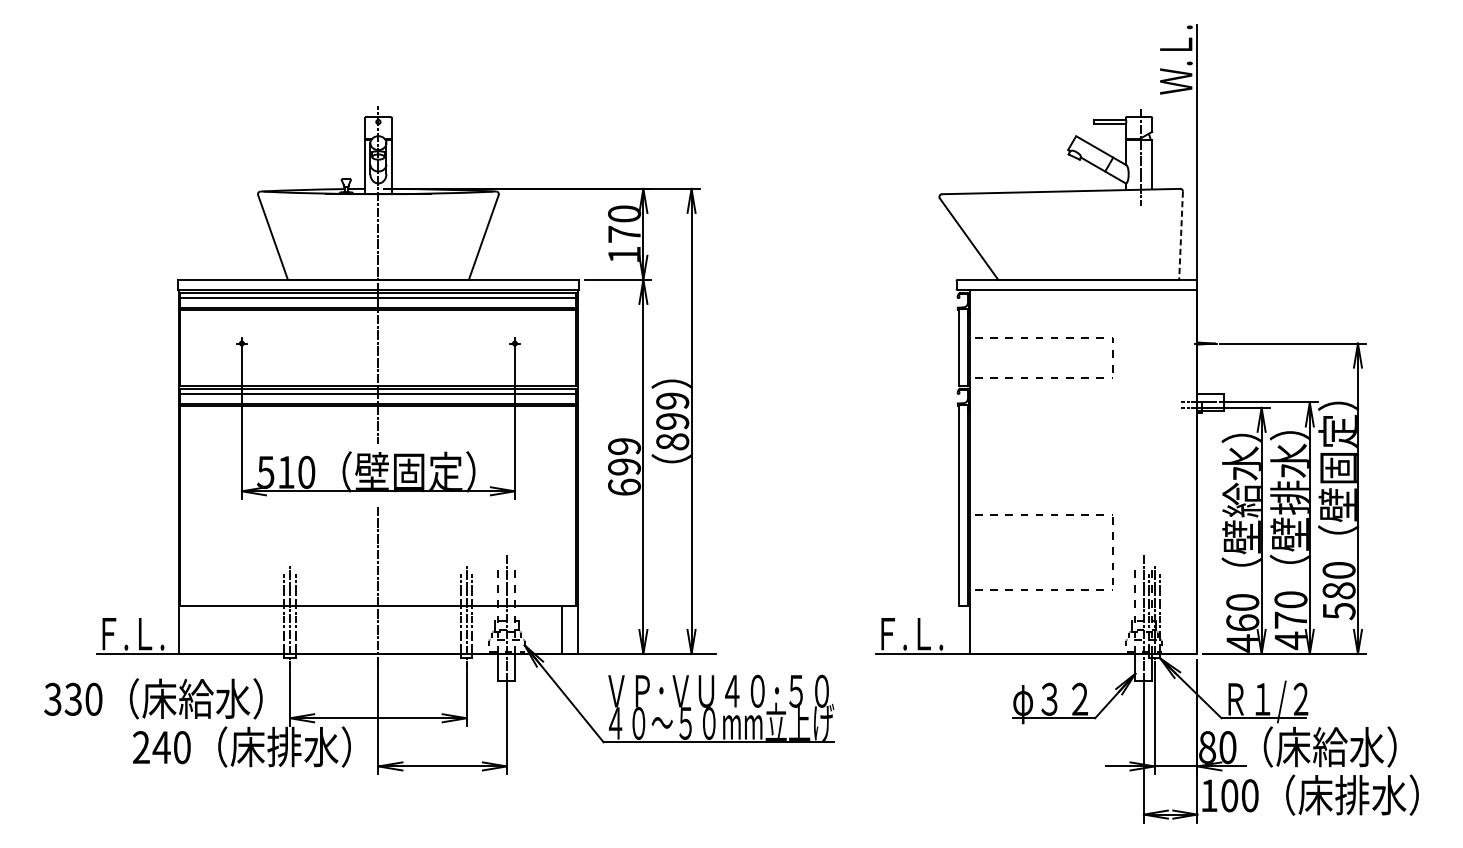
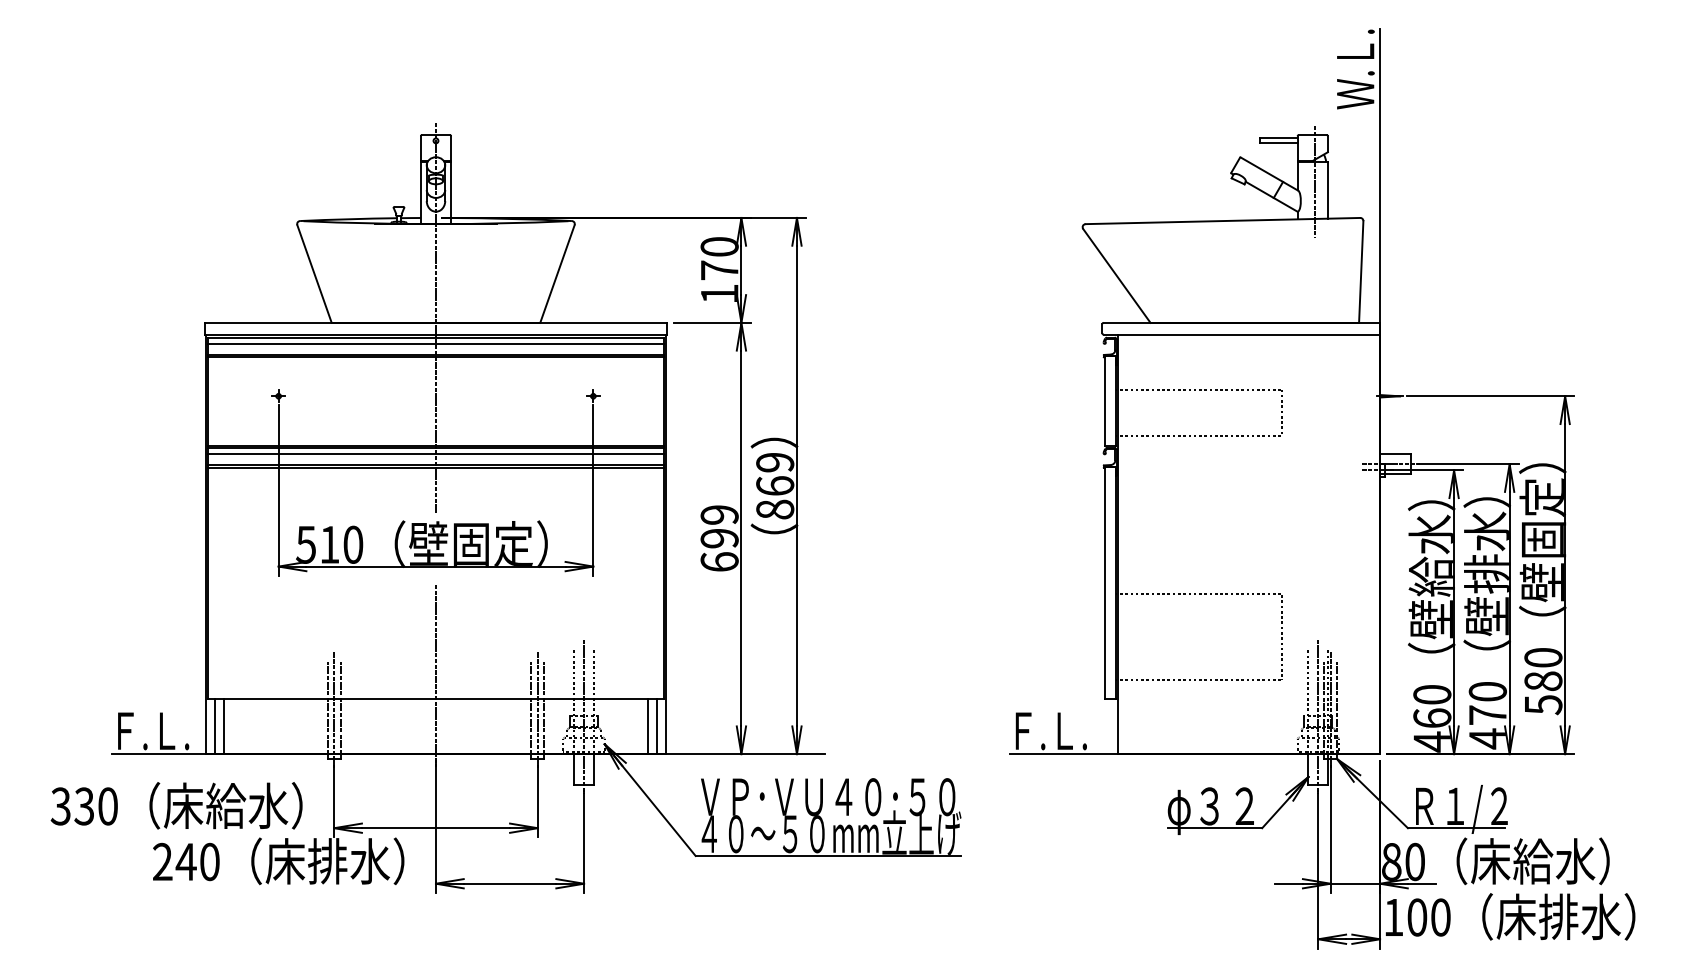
line: (1181, 236) -> (1361, 272), dashed -> solid
text: (672, 420) -> (775, 485), 899 -> 869
line: (187, 630) -> (215, 726), added
line: (194, 630) -> (224, 726), added
line: (569, 630) -> (656, 726), added

